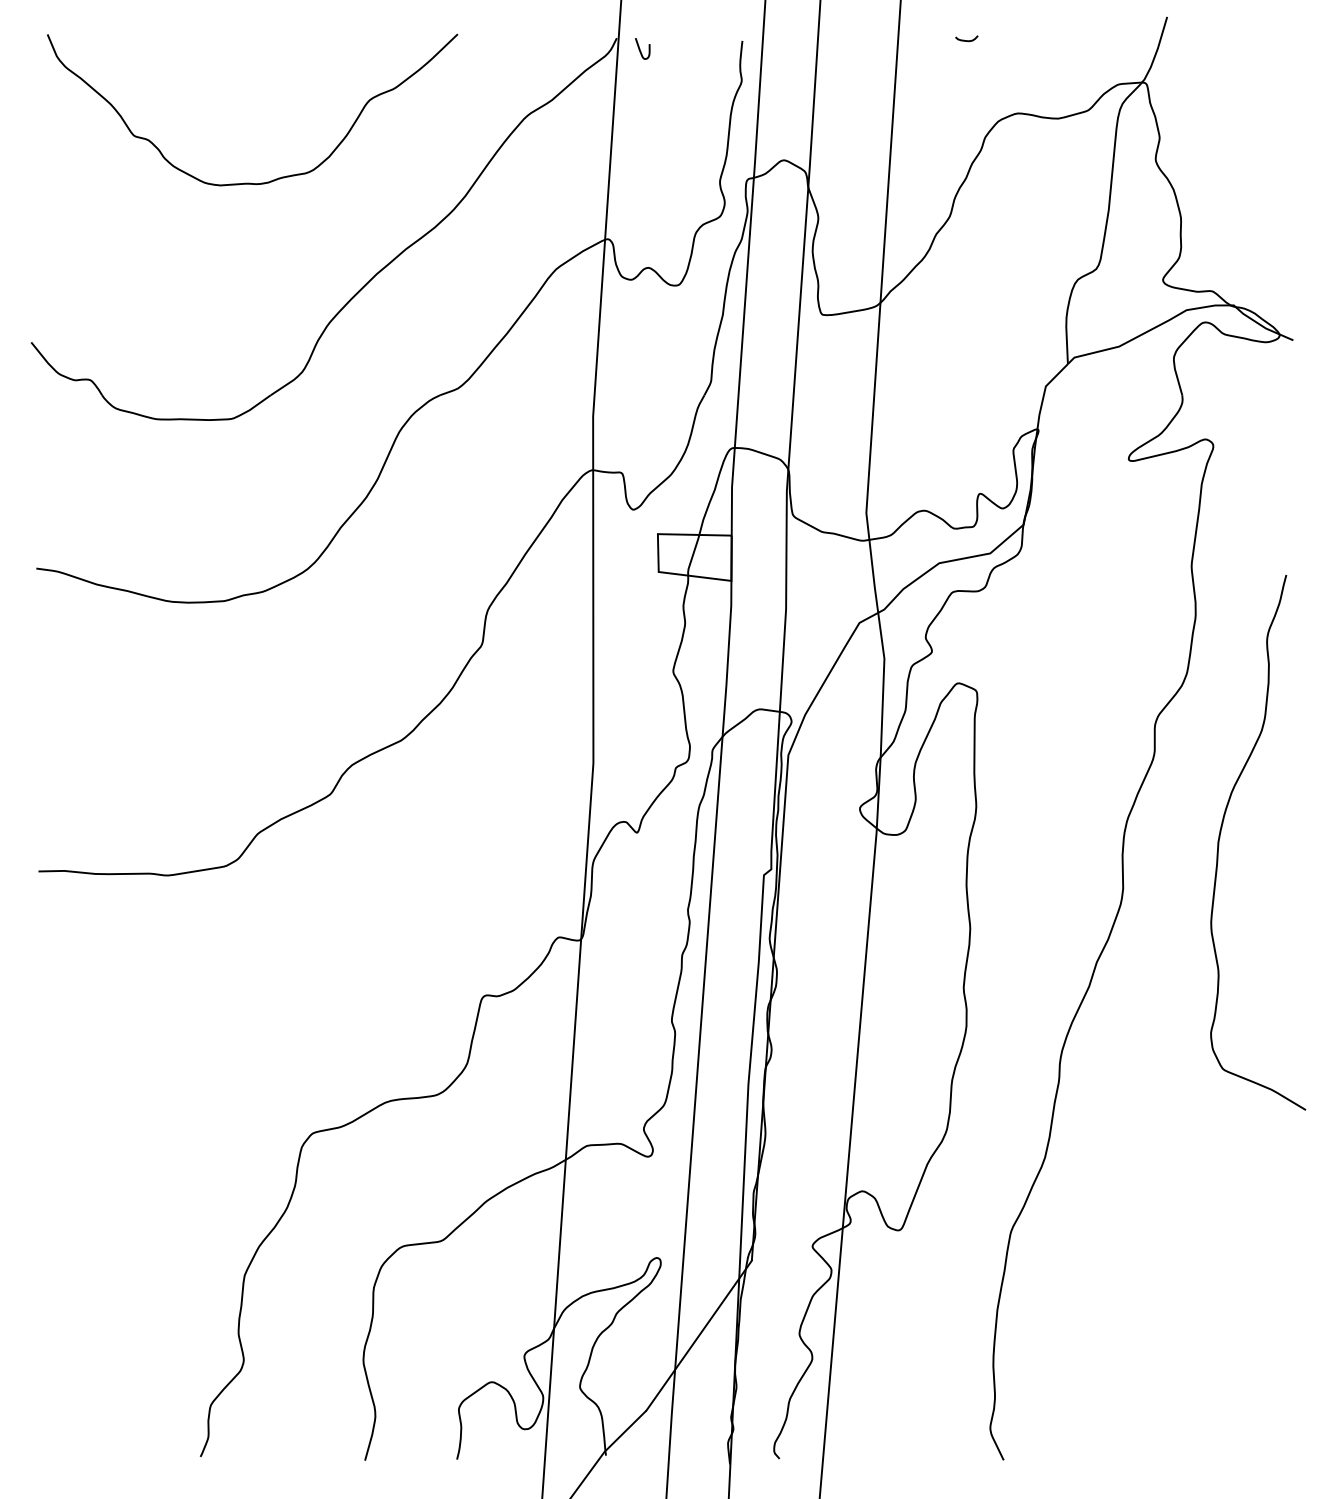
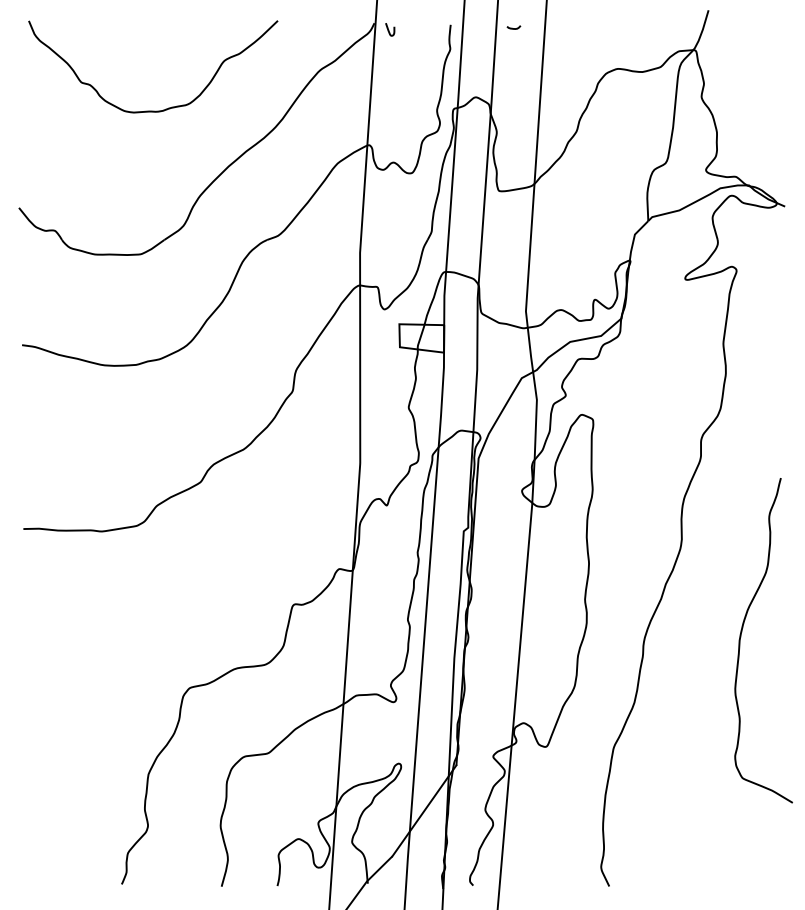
curve: (964, 38) -> (512, 27), moved
curve: (1221, 837) -> (741, 637), moved

